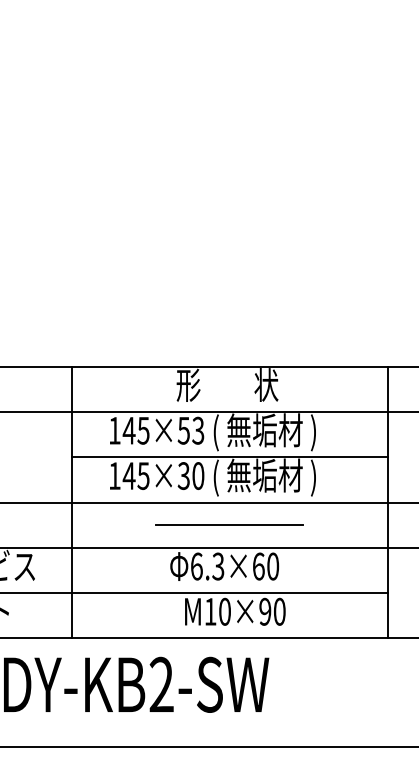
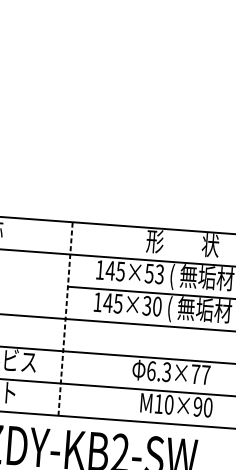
line: (71, 502) -> (65, 318), solid -> dashed
line: (229, 525) -> (176, 343), removed
text: (265, 566) -> (200, 374), 6.3×60 -> 6.3×77

